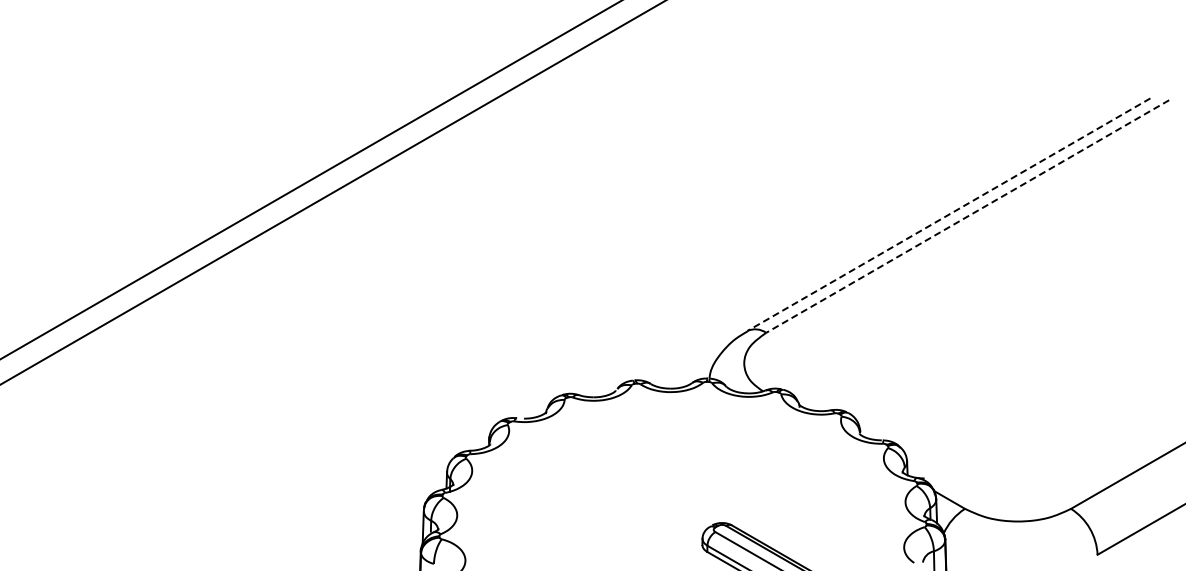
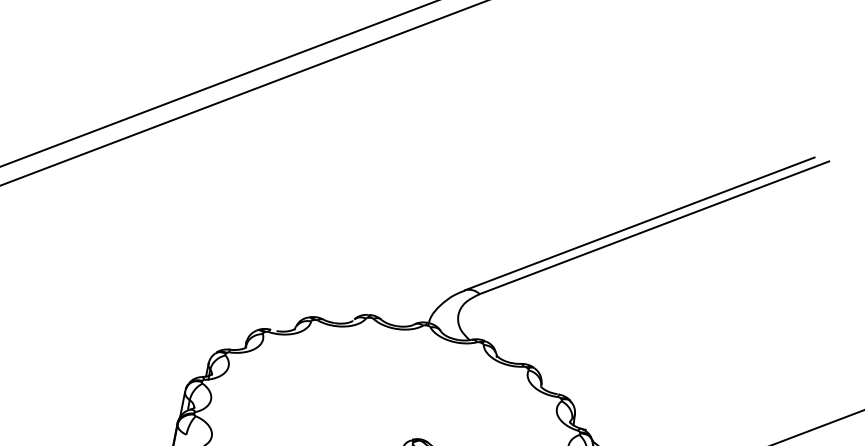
line: (948, 214) -> (639, 223), dashed -> solid
line: (967, 216) -> (654, 227), dashed -> solid

